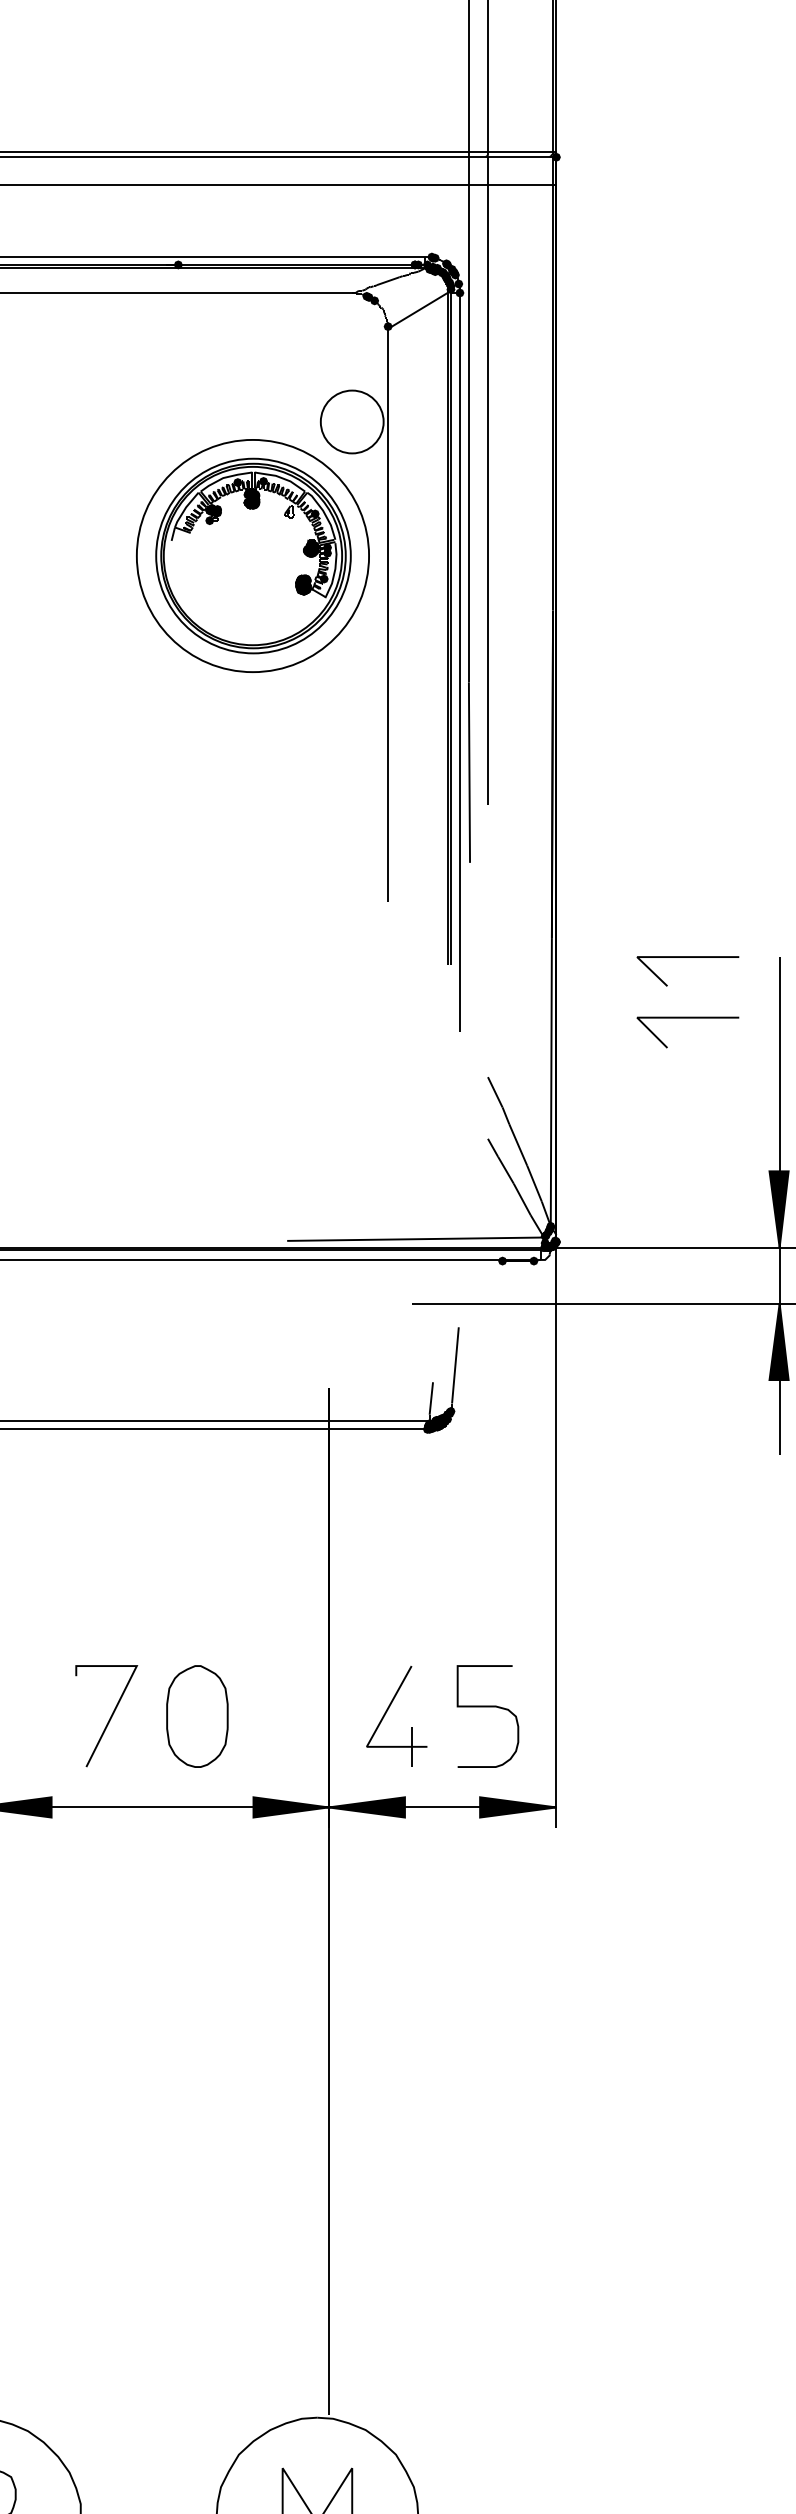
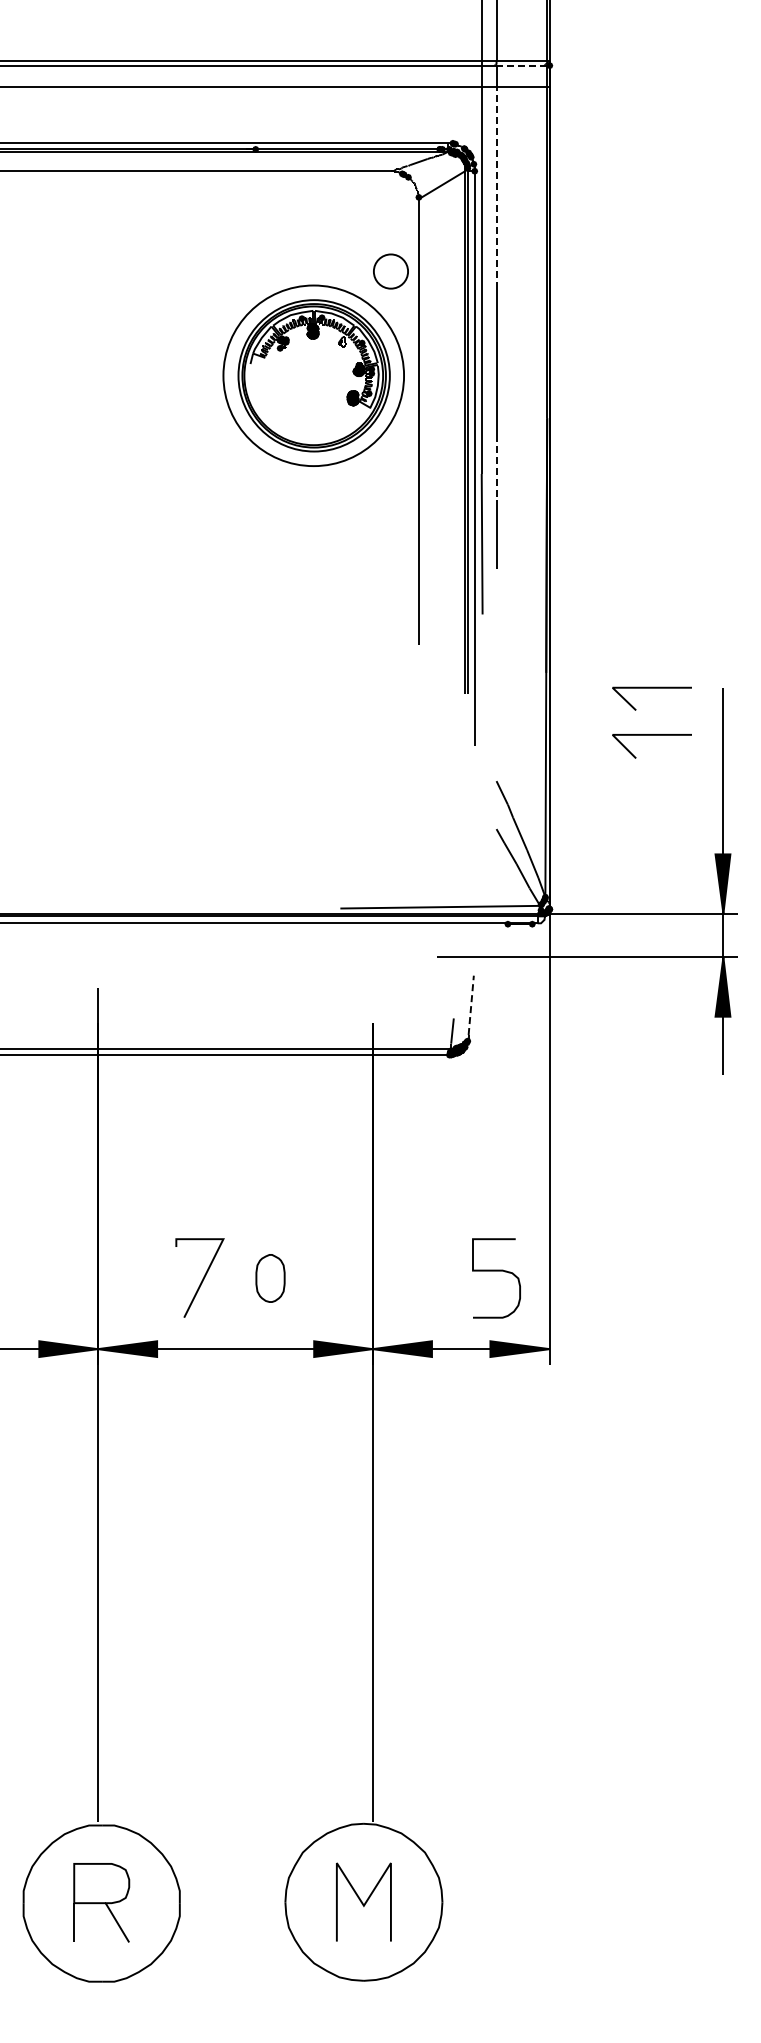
line: (520, 157) -> (521, 65), solid -> dashed
line: (487, 315) -> (496, 188), solid -> dashed
circle: (351, 421) -> (390, 271), size x0.7
line: (487, 673) -> (496, 467), solid -> dashed
line: (455, 1365) -> (471, 1005), solid -> dashed
part: (387, 1712) -> (418, 1275), removed
part: (197, 1716) -> (270, 1278), size x0.6

